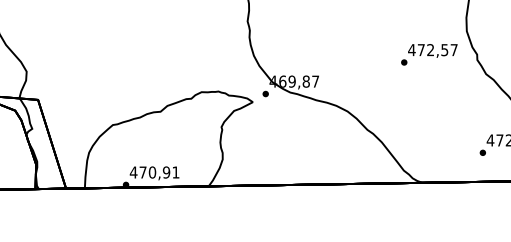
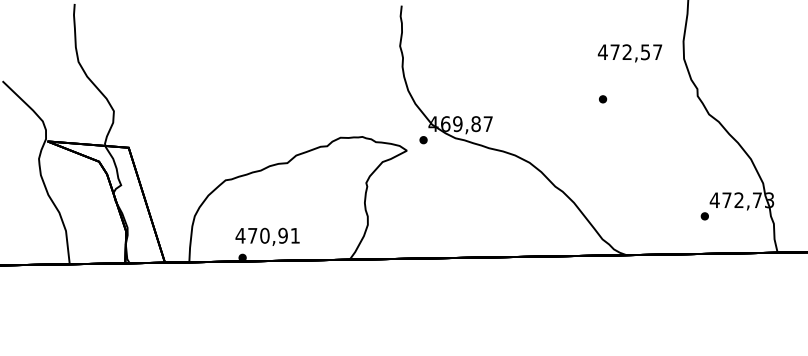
text: (432, 51) -> (629, 53), moved
text: (154, 173) -> (267, 236), moved

